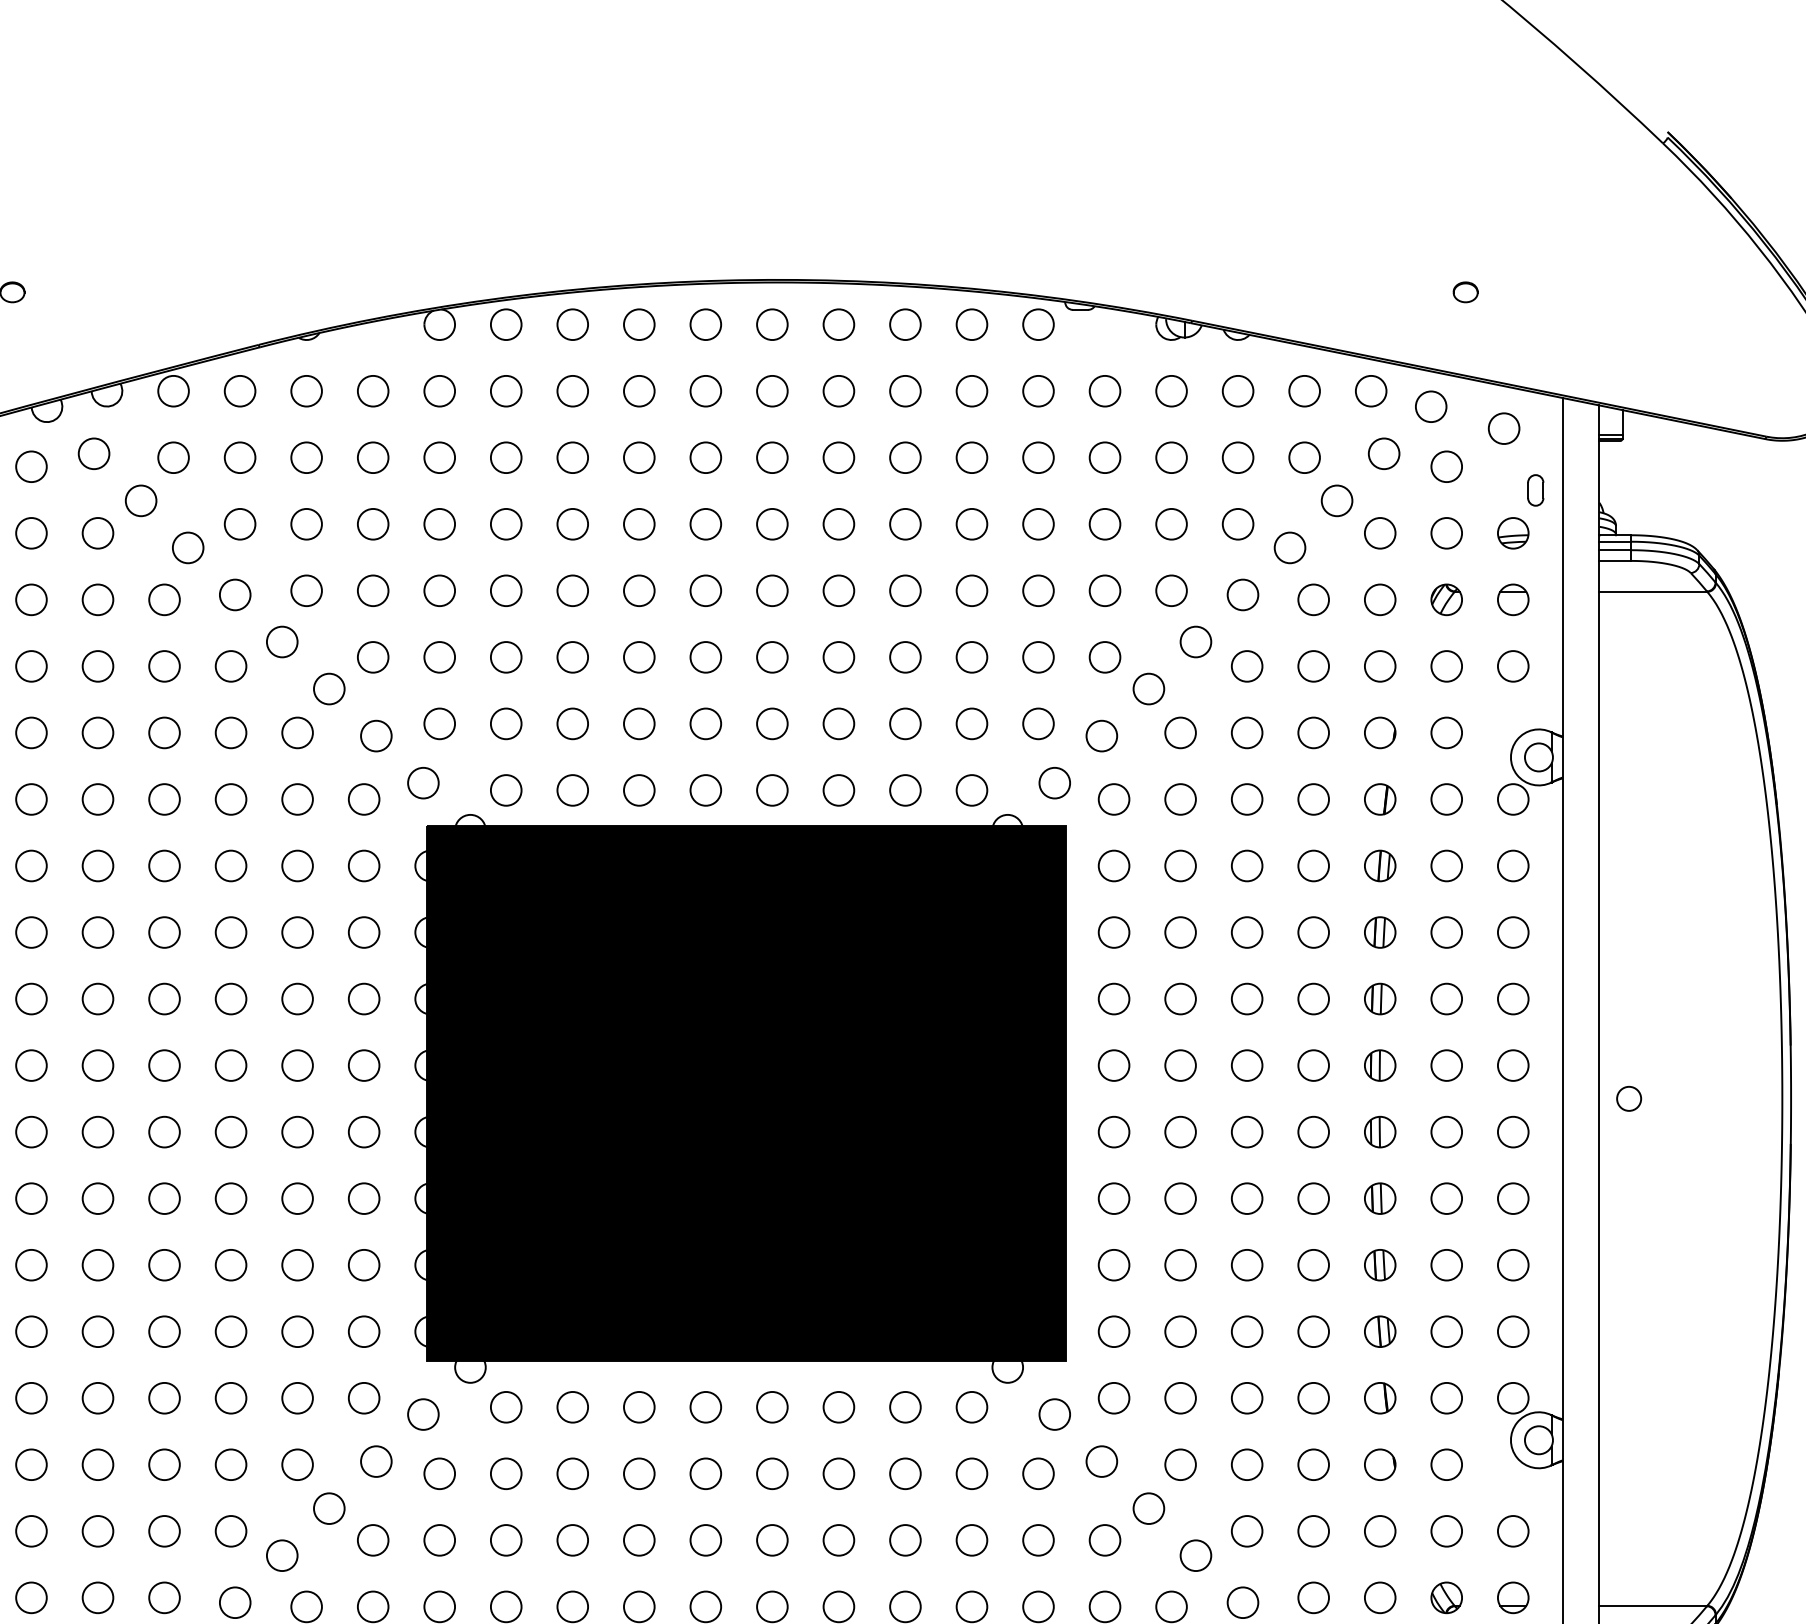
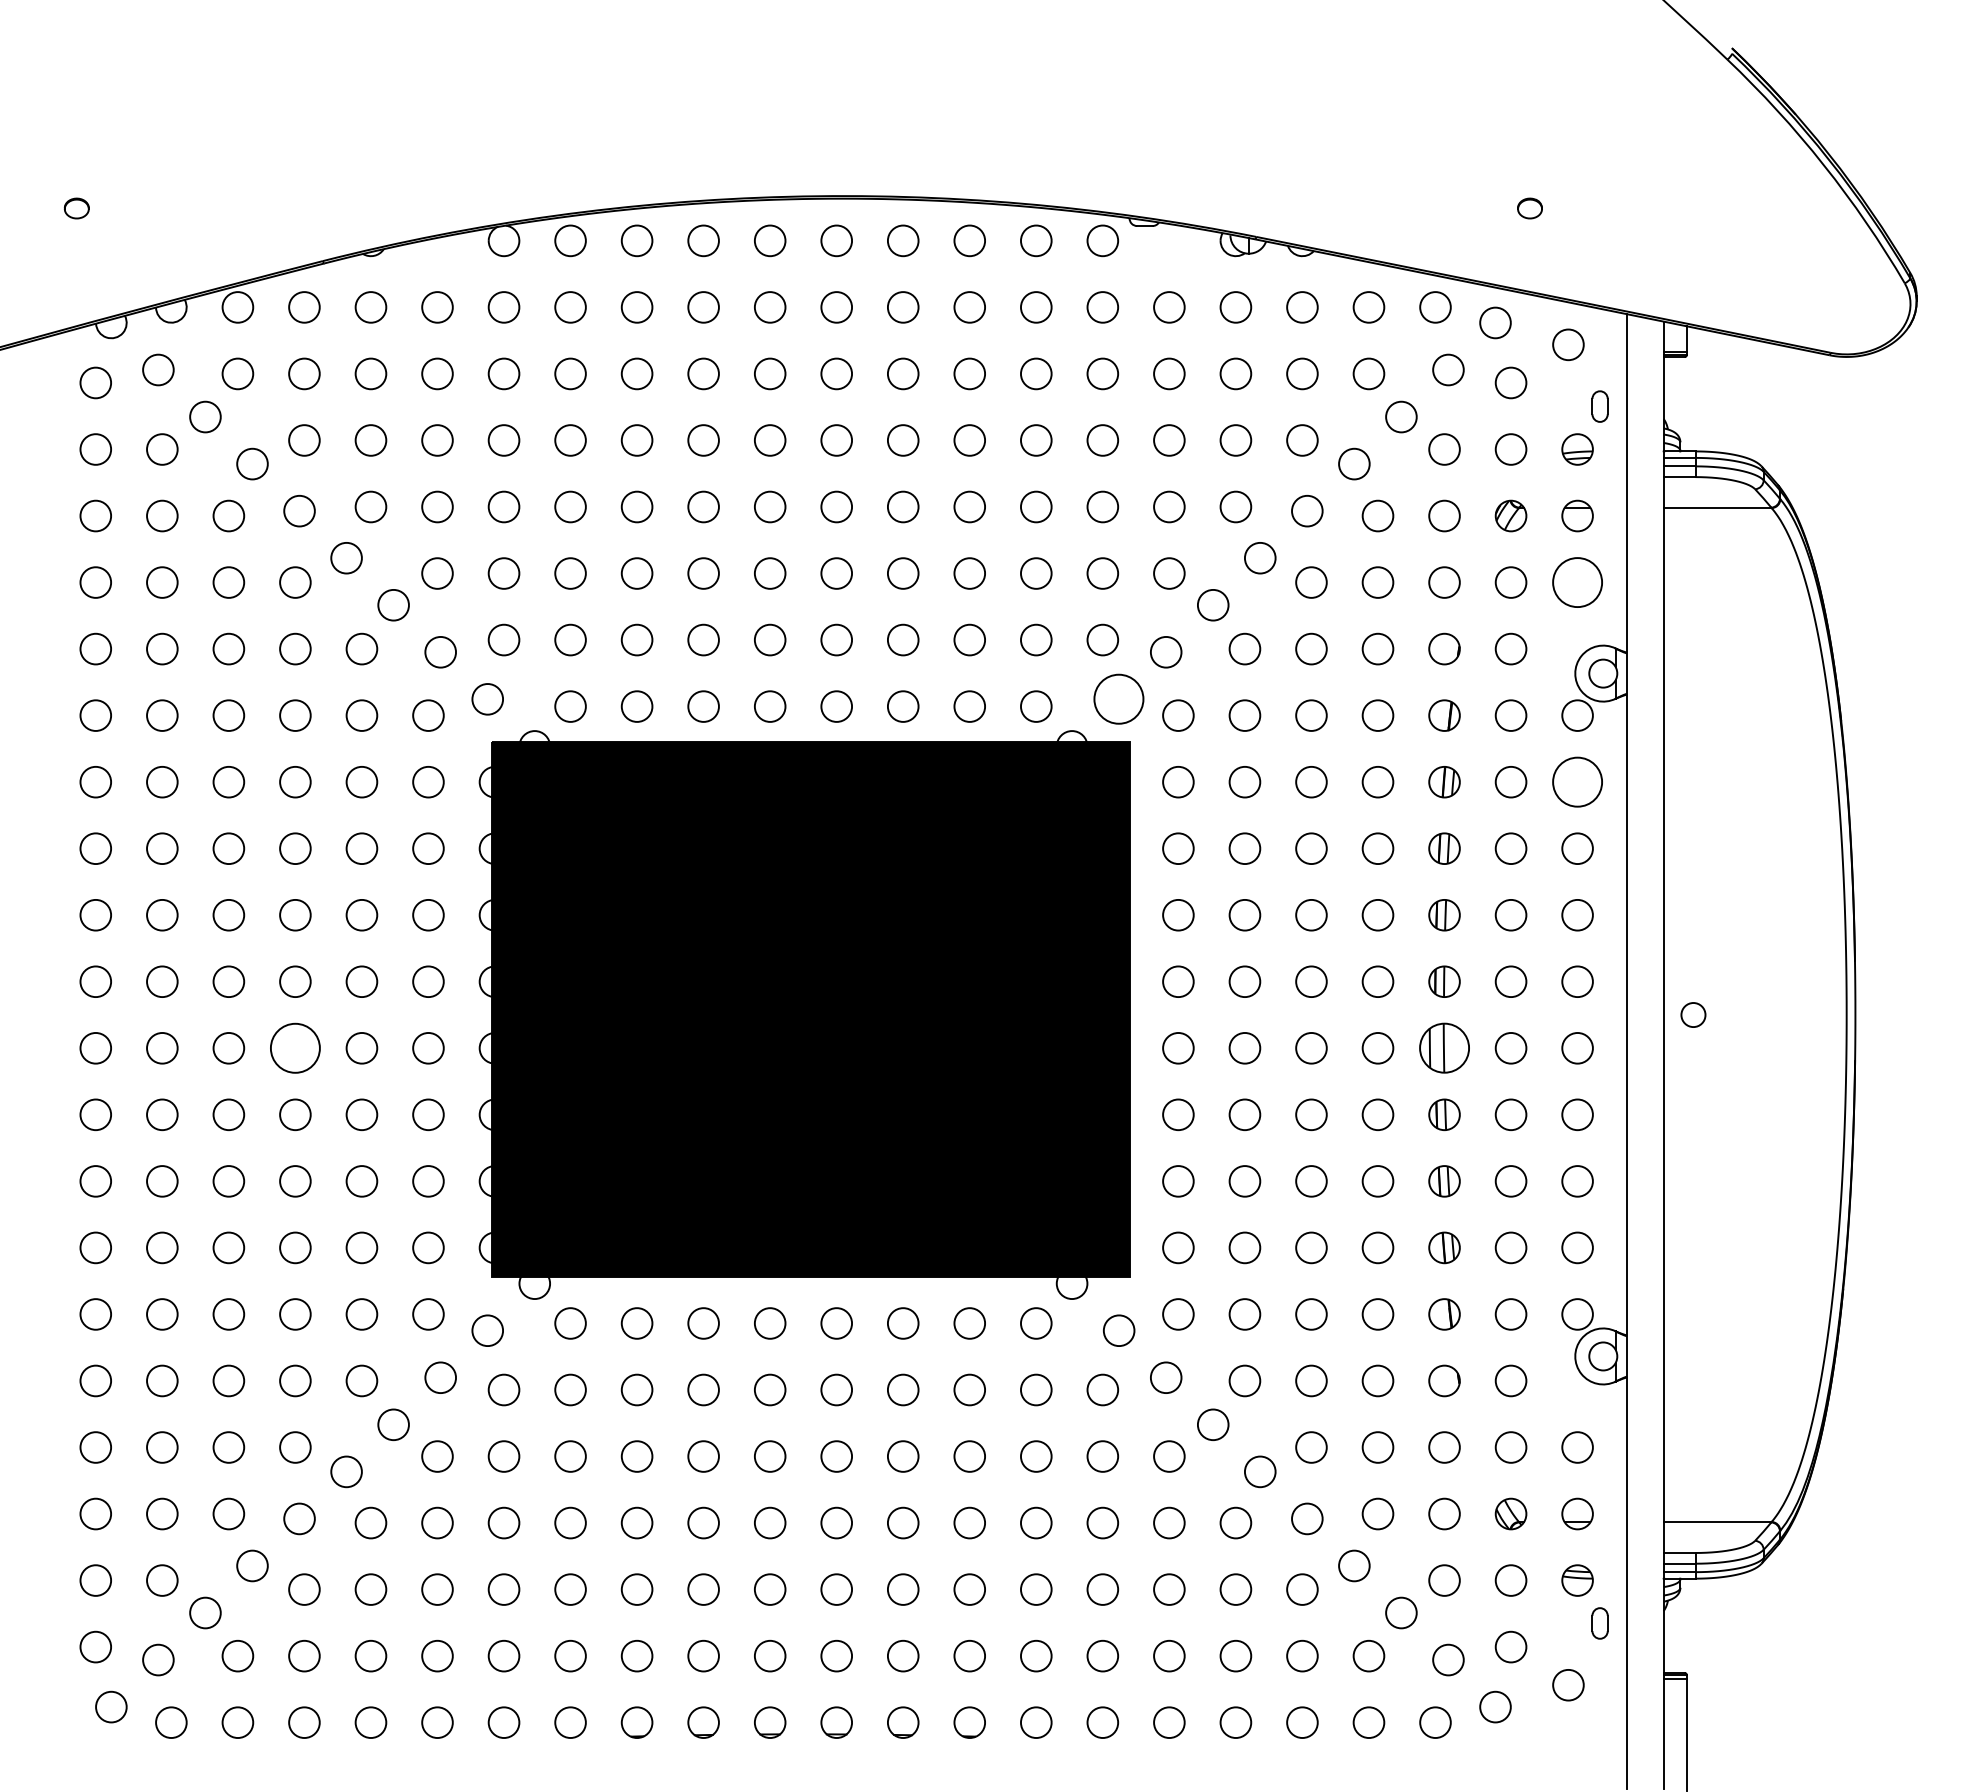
circle: (1513, 666) -> (1577, 582), size x1.6
circle: (1055, 783) -> (1119, 699), size x1.6
circle: (1513, 865) -> (1577, 781), size x1.6
circle: (231, 1131) -> (295, 1047), size x1.6
part: (1380, 1132) -> (1444, 1048), size x1.6

